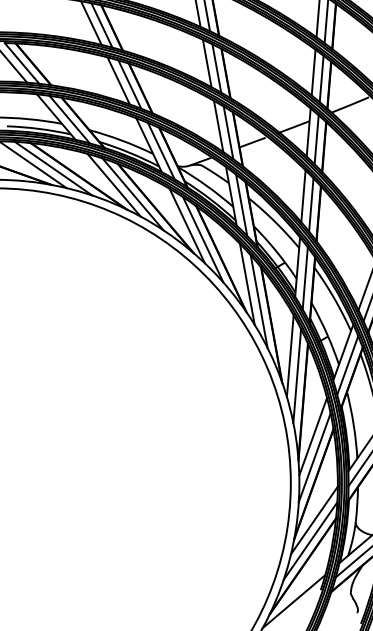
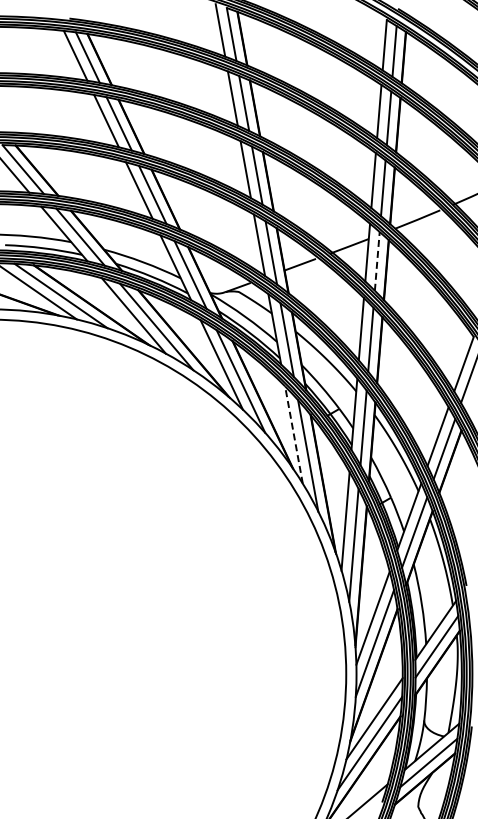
line: (316, 139) -> (377, 260), solid -> dashed
line: (246, 283) -> (293, 434), solid -> dashed

